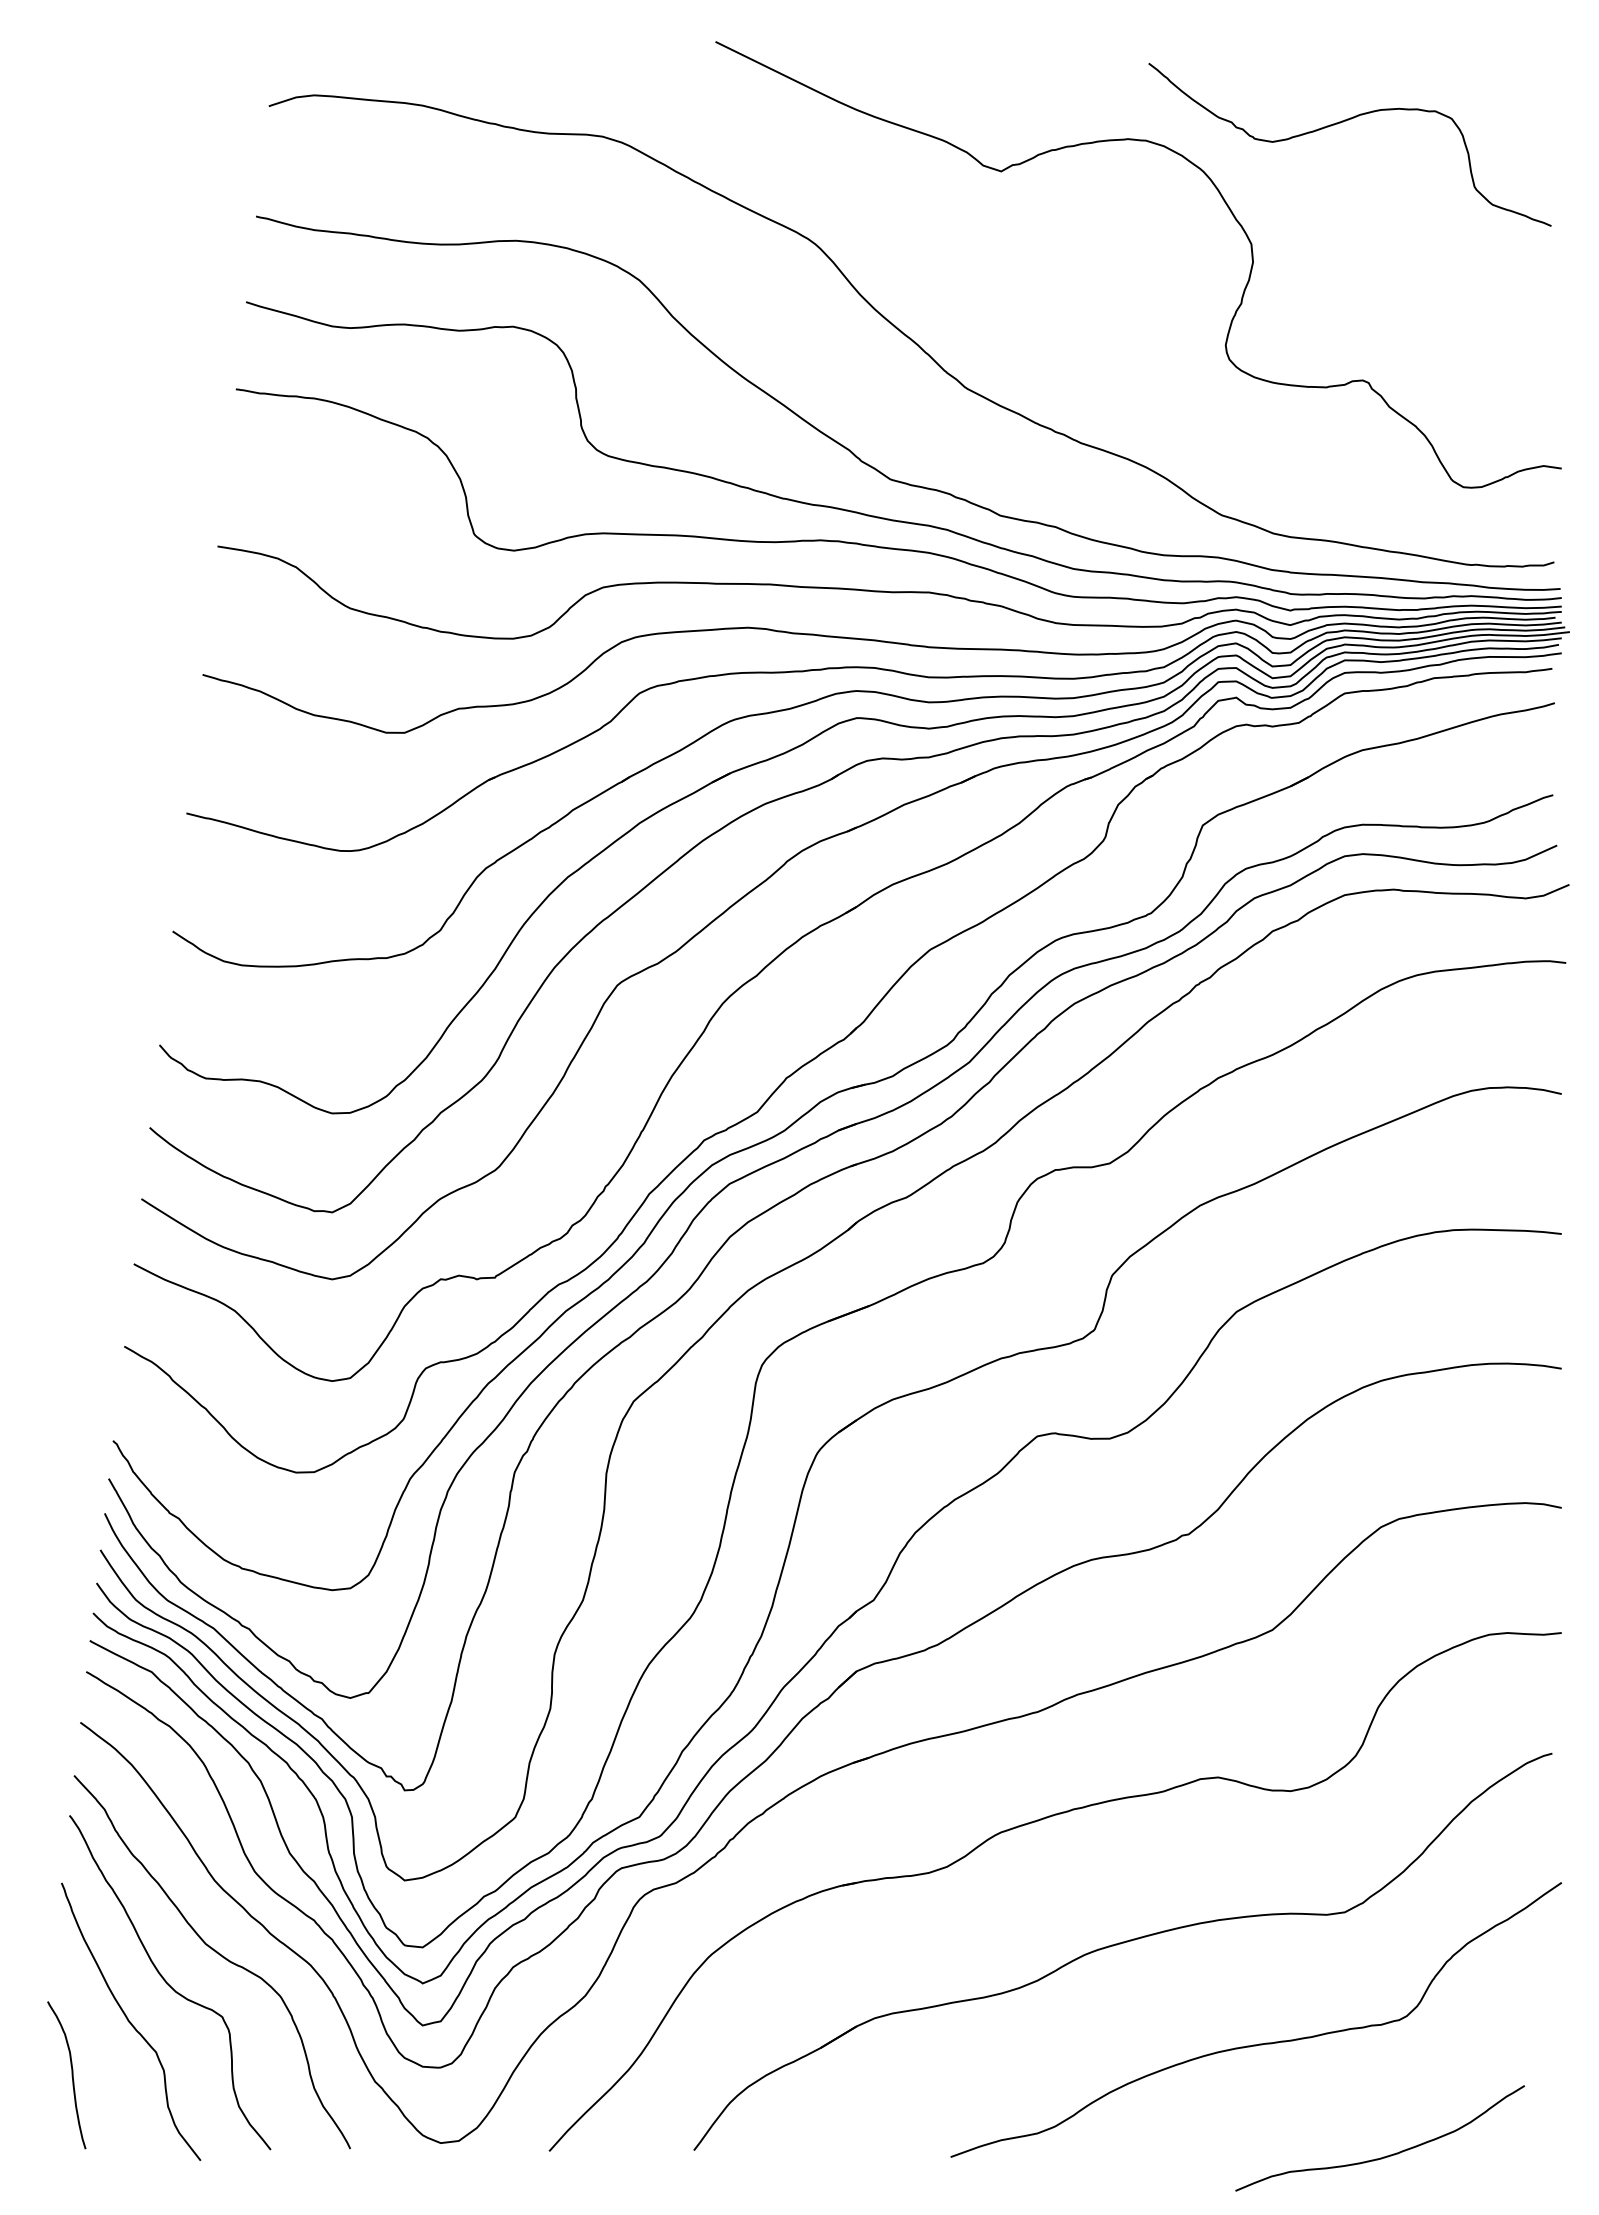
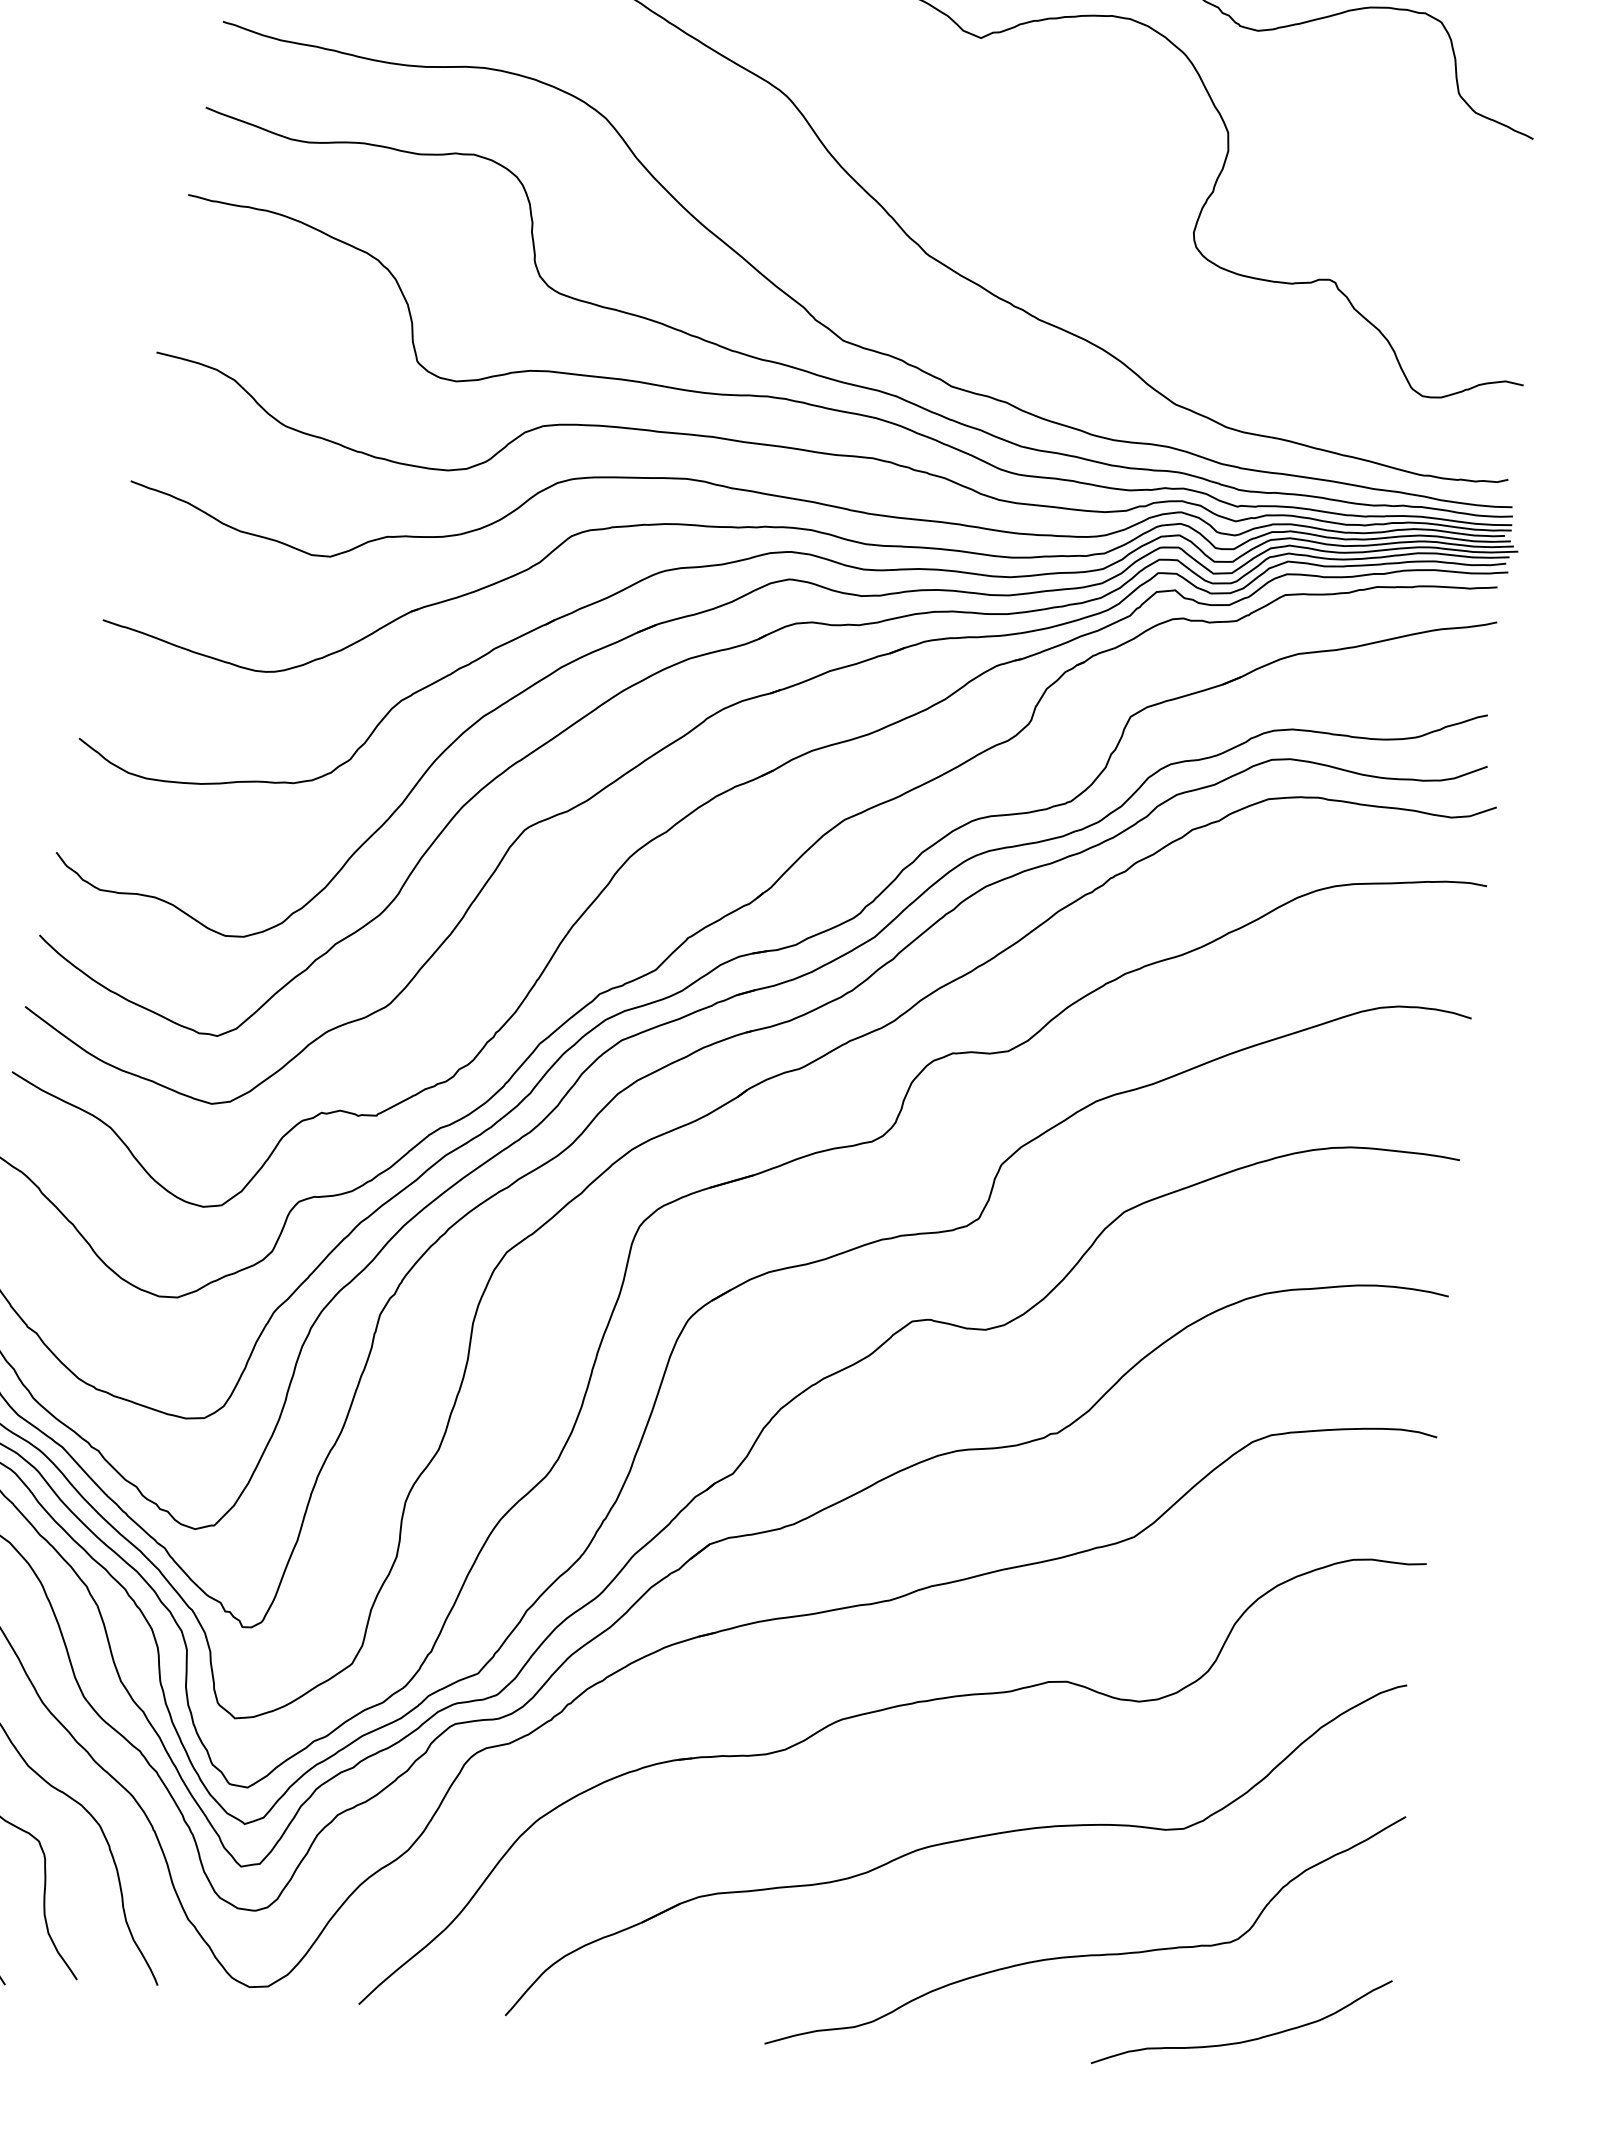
curve: (1386, 2155) -> (1246, 2039), moved

